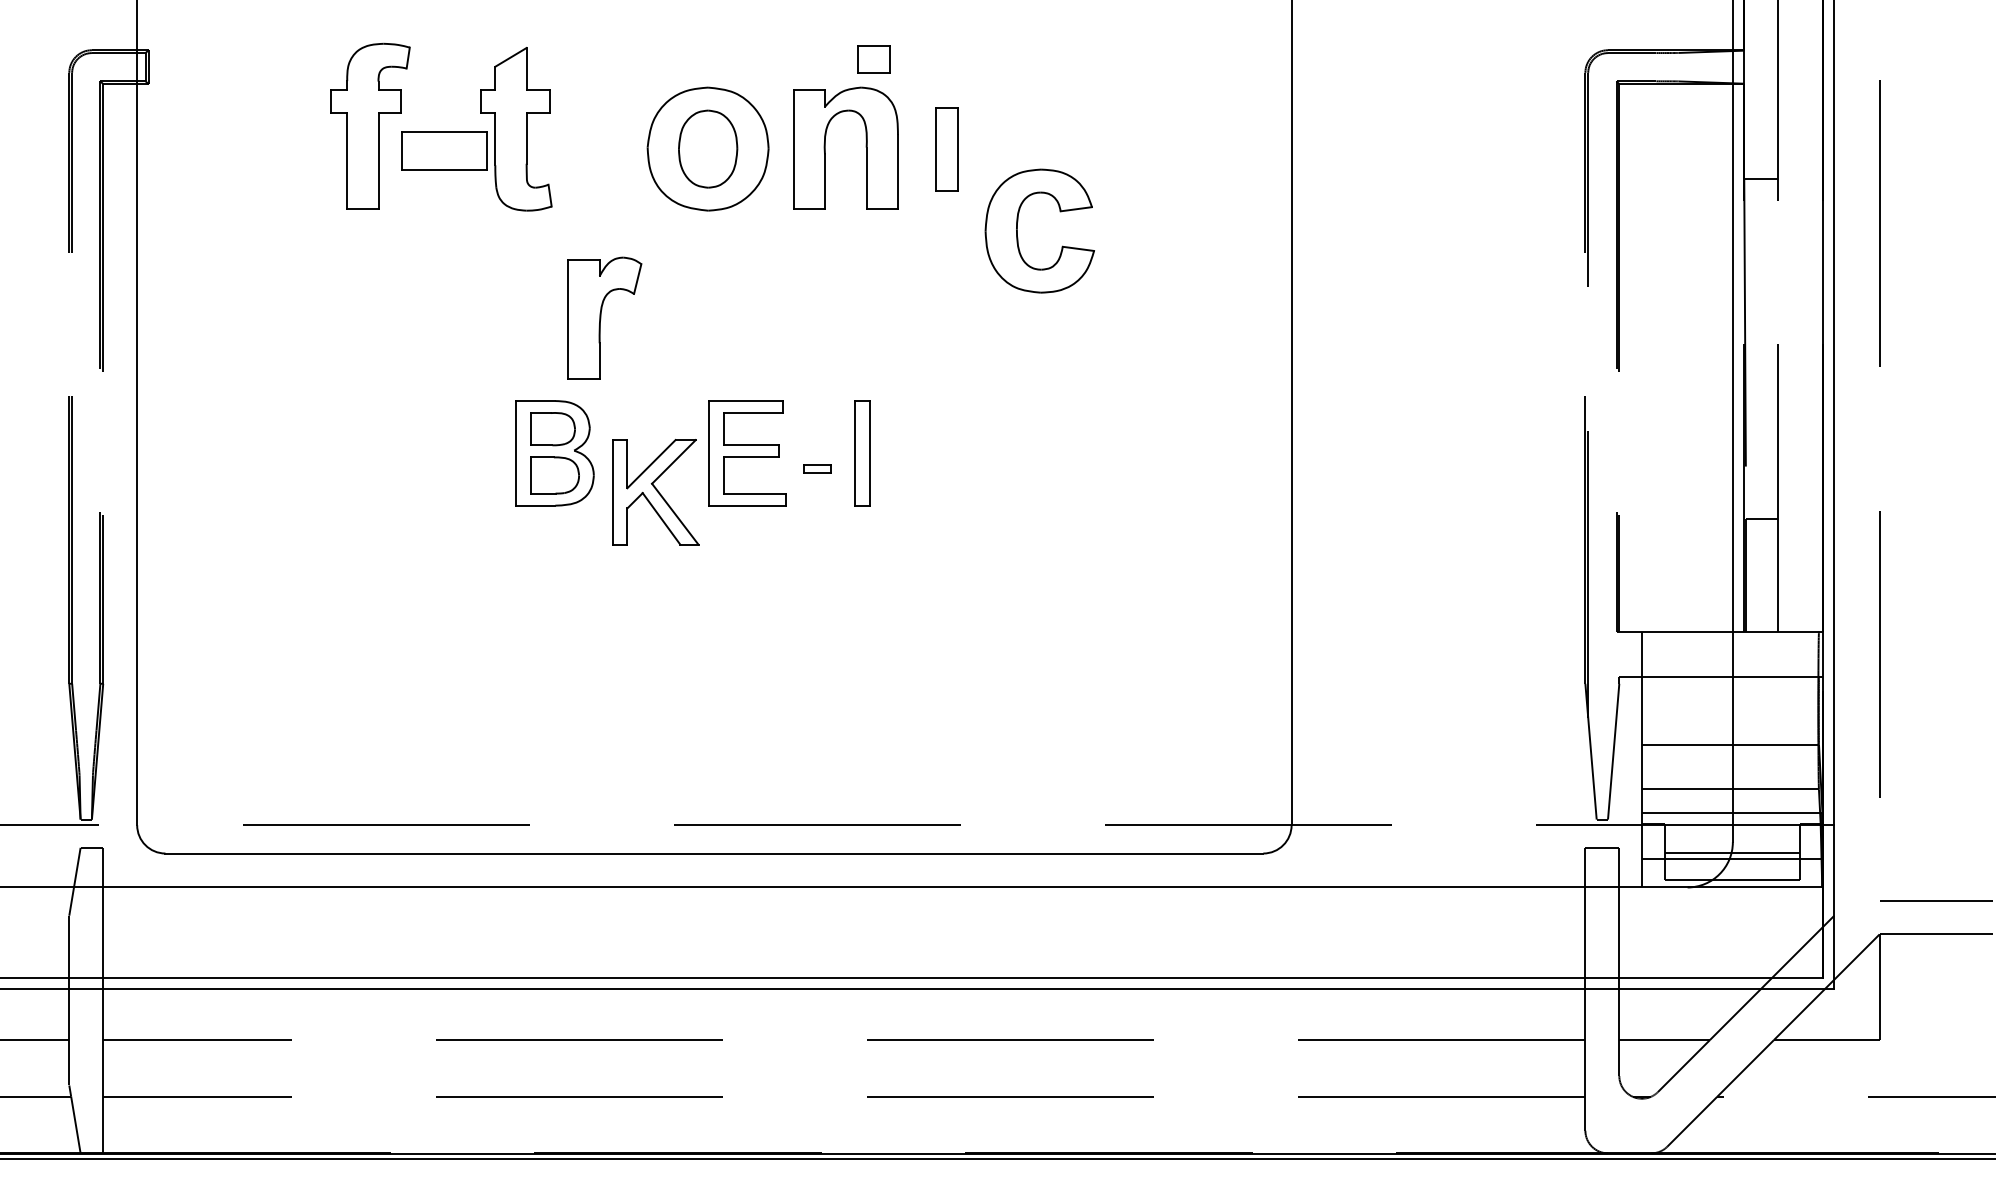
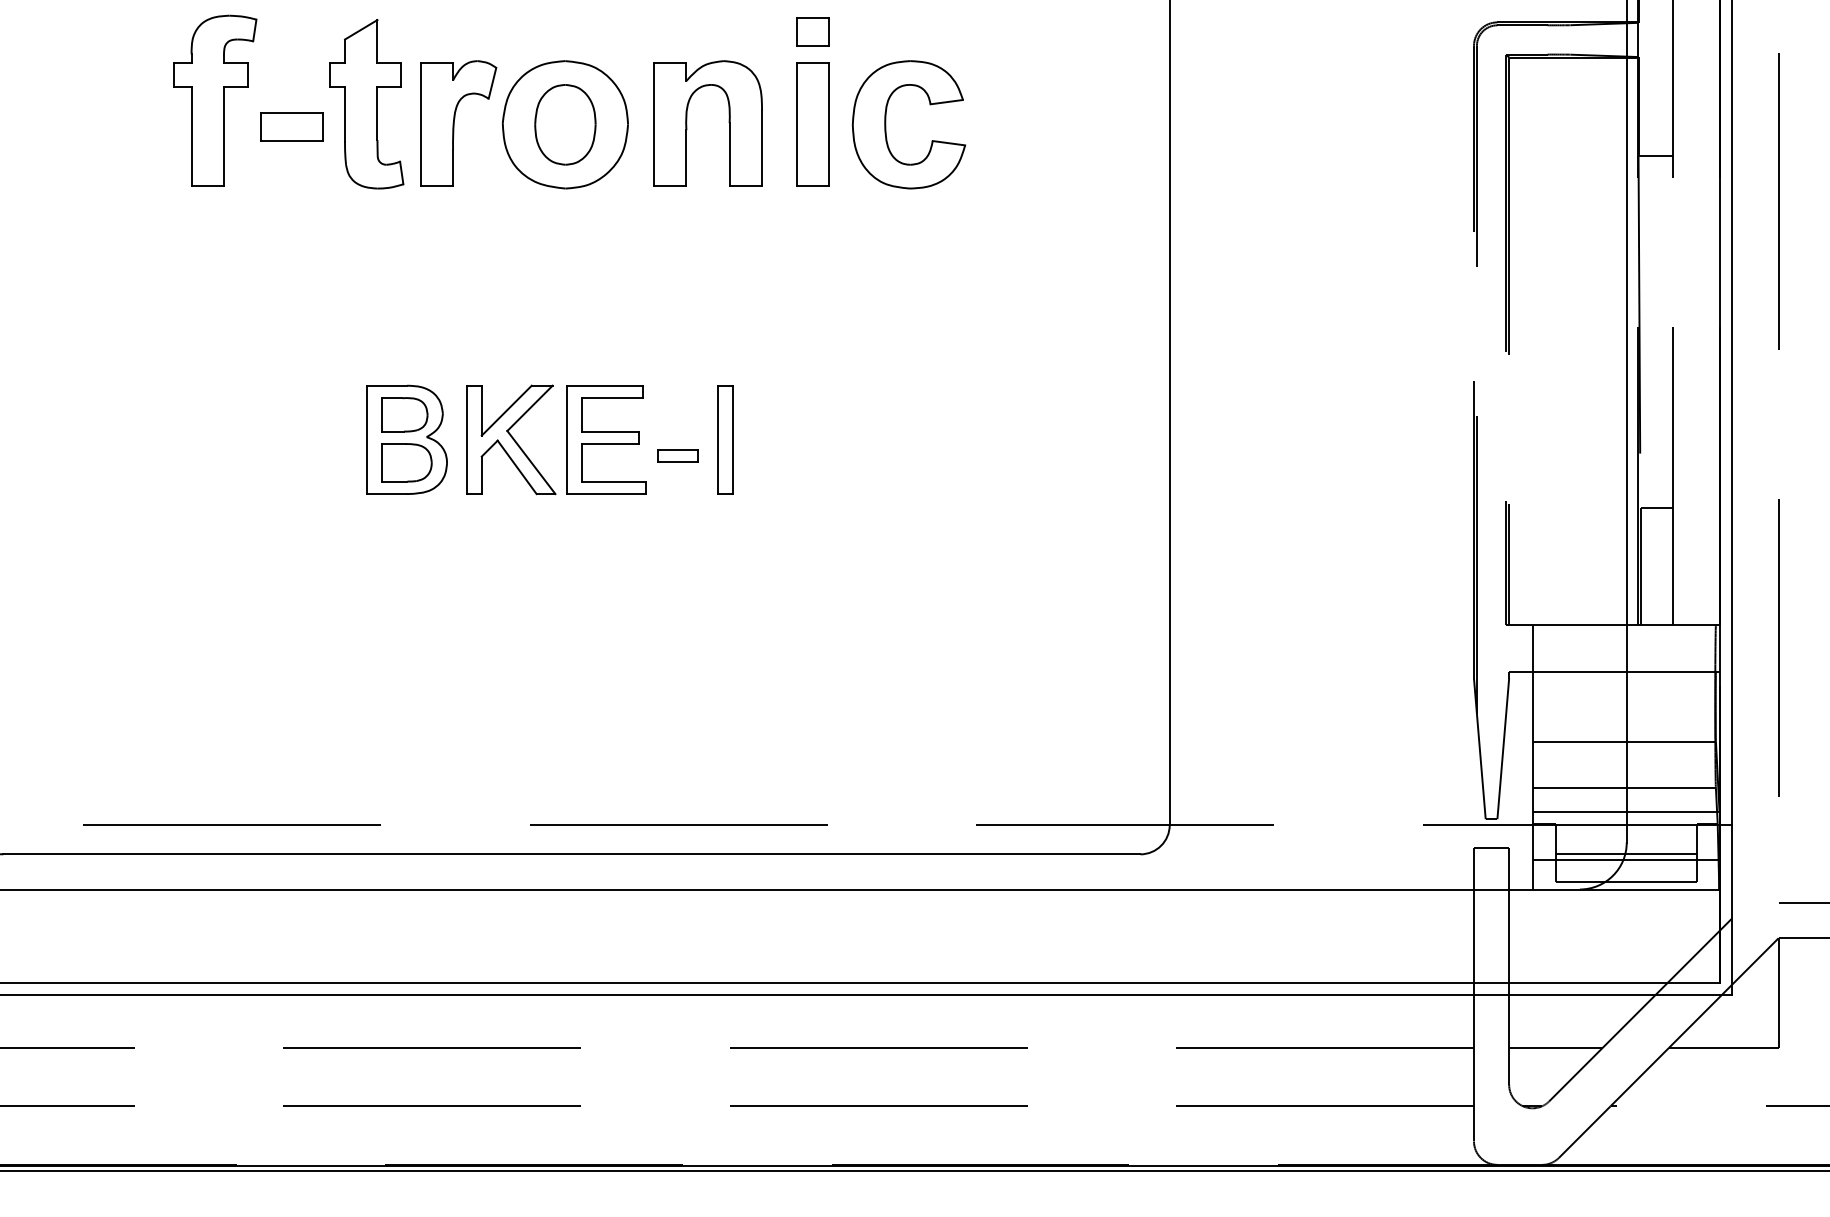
part: (873, 59) -> (812, 31), moved
part: (946, 149) -> (812, 125), size x1.43
part: (443, 151) -> (291, 127), size x0.71
part: (1017, 230) -> (885, 124), moved
part: (604, 317) -> (458, 123), moved
part: (817, 468) -> (678, 455), size x1.43
part: (655, 492) -> (510, 440), moved

